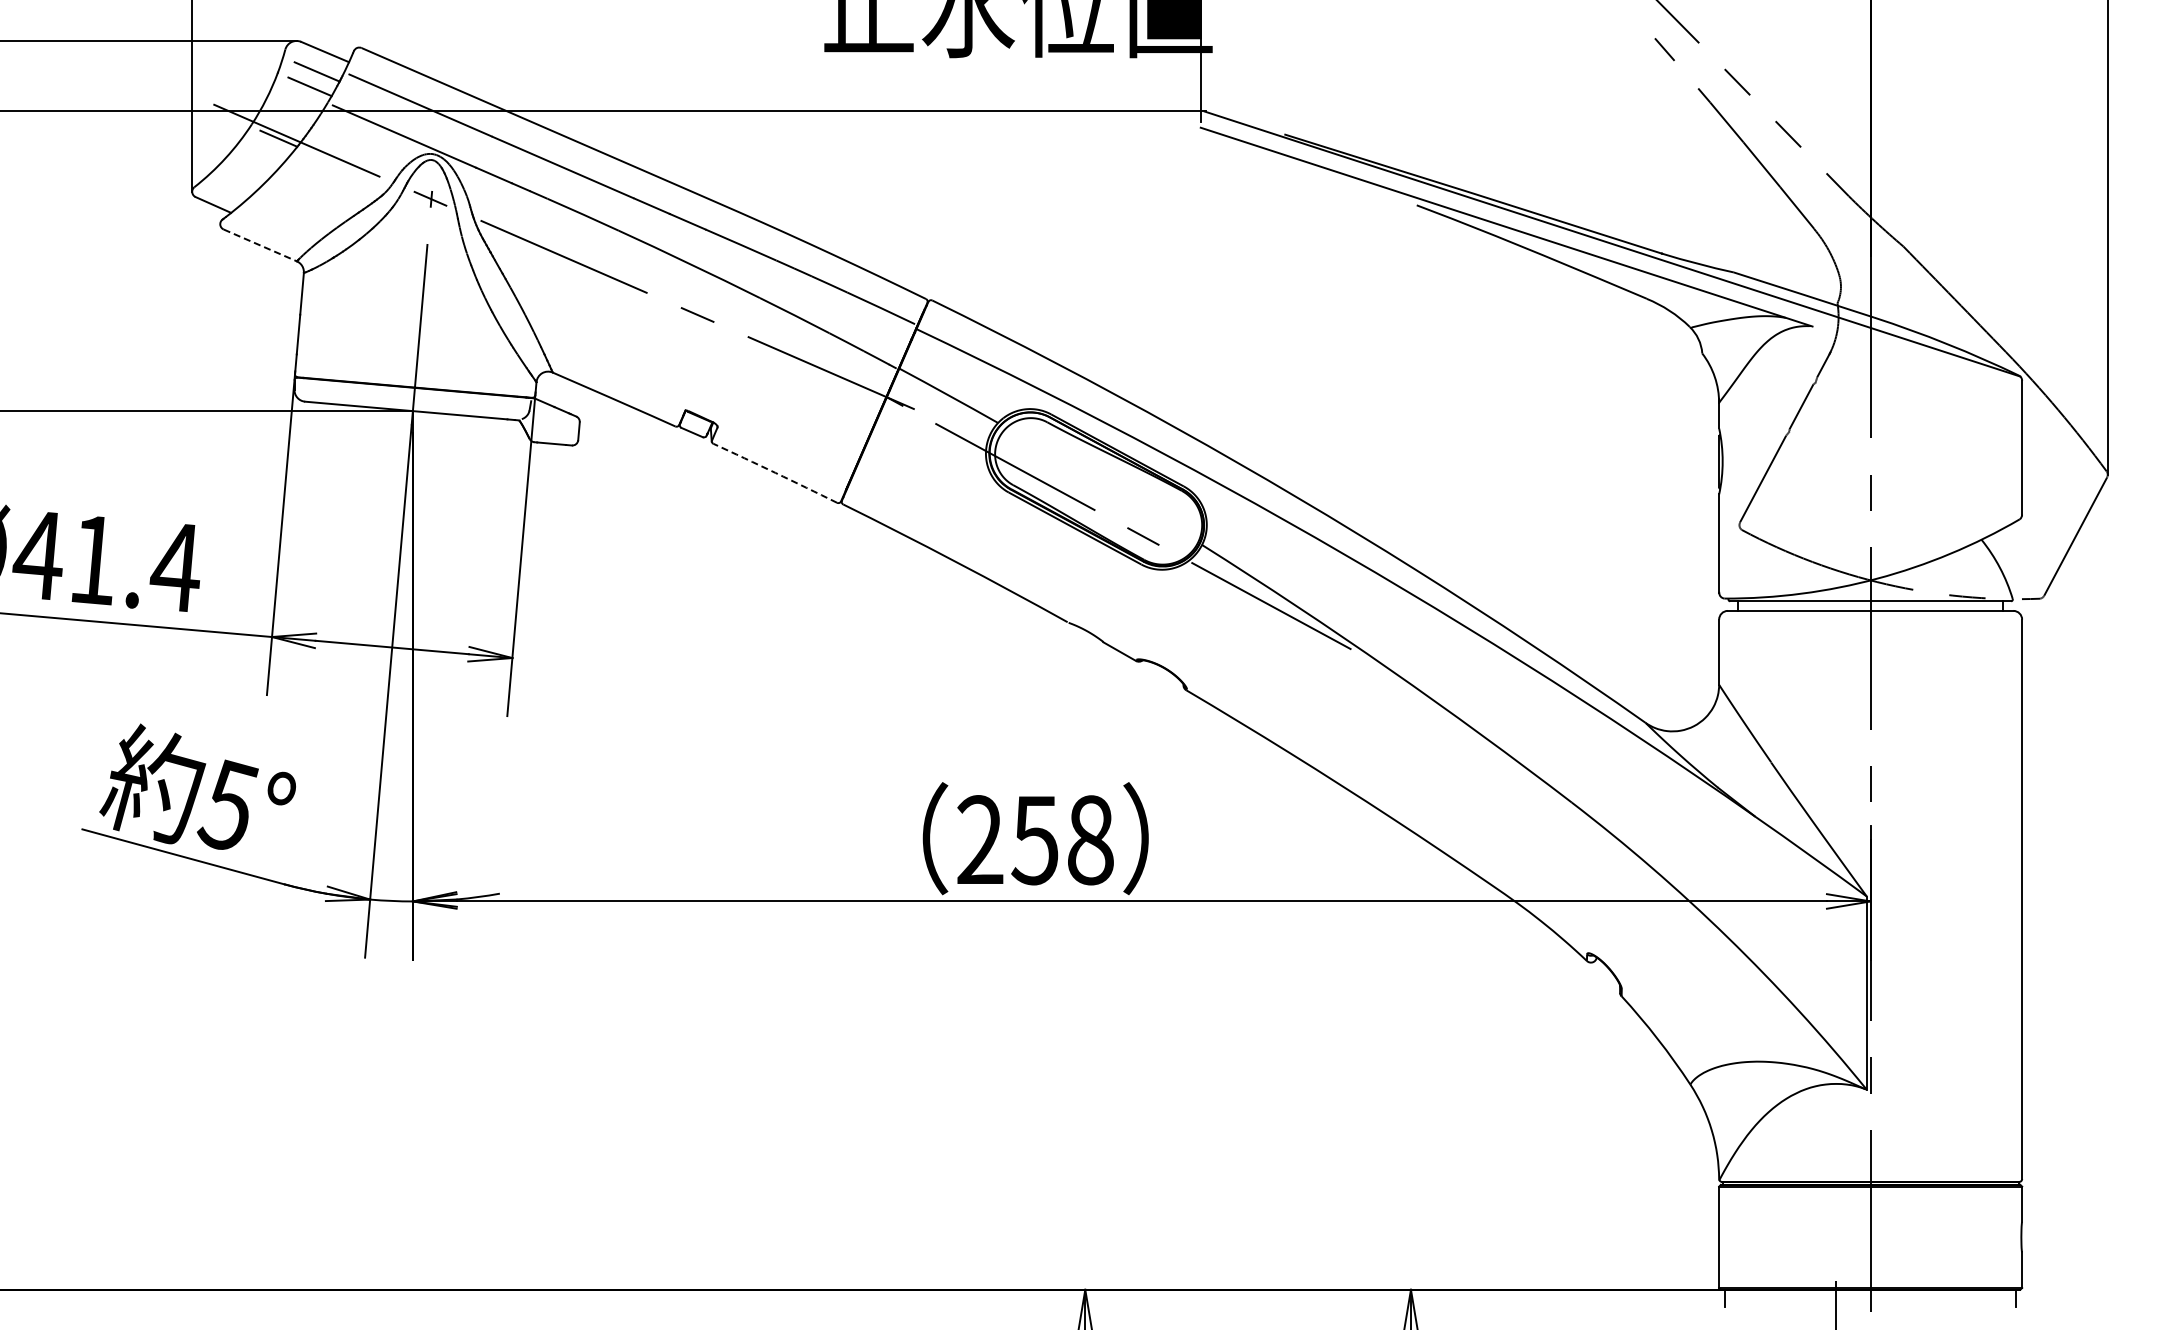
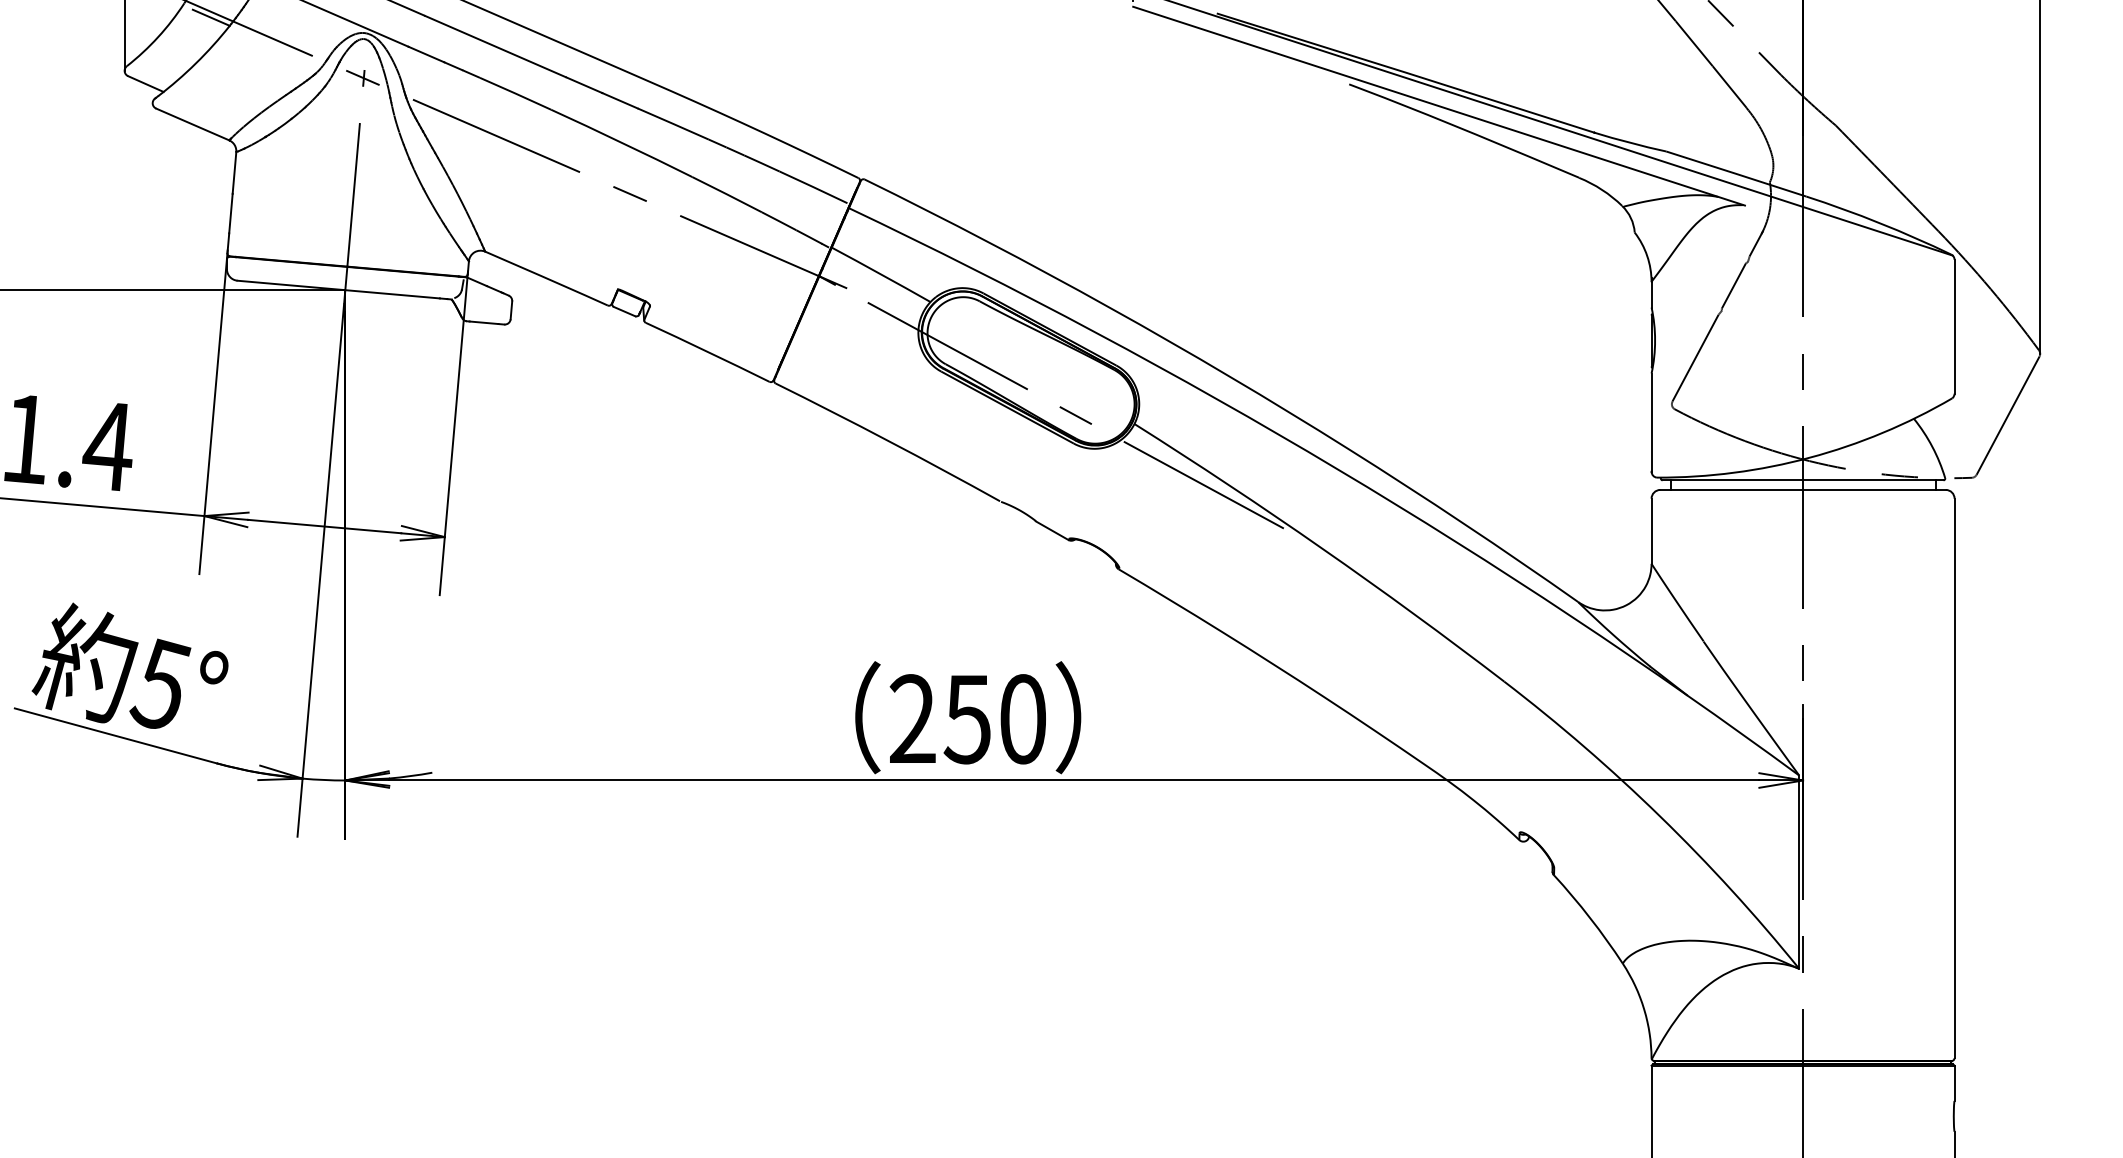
line: (260, 245) -> (192, 124), dashed -> solid
arc: (775, 472) -> (707, 351), dashed -> solid
text: (1090, 840) -> (1022, 719), 258 -> 250

